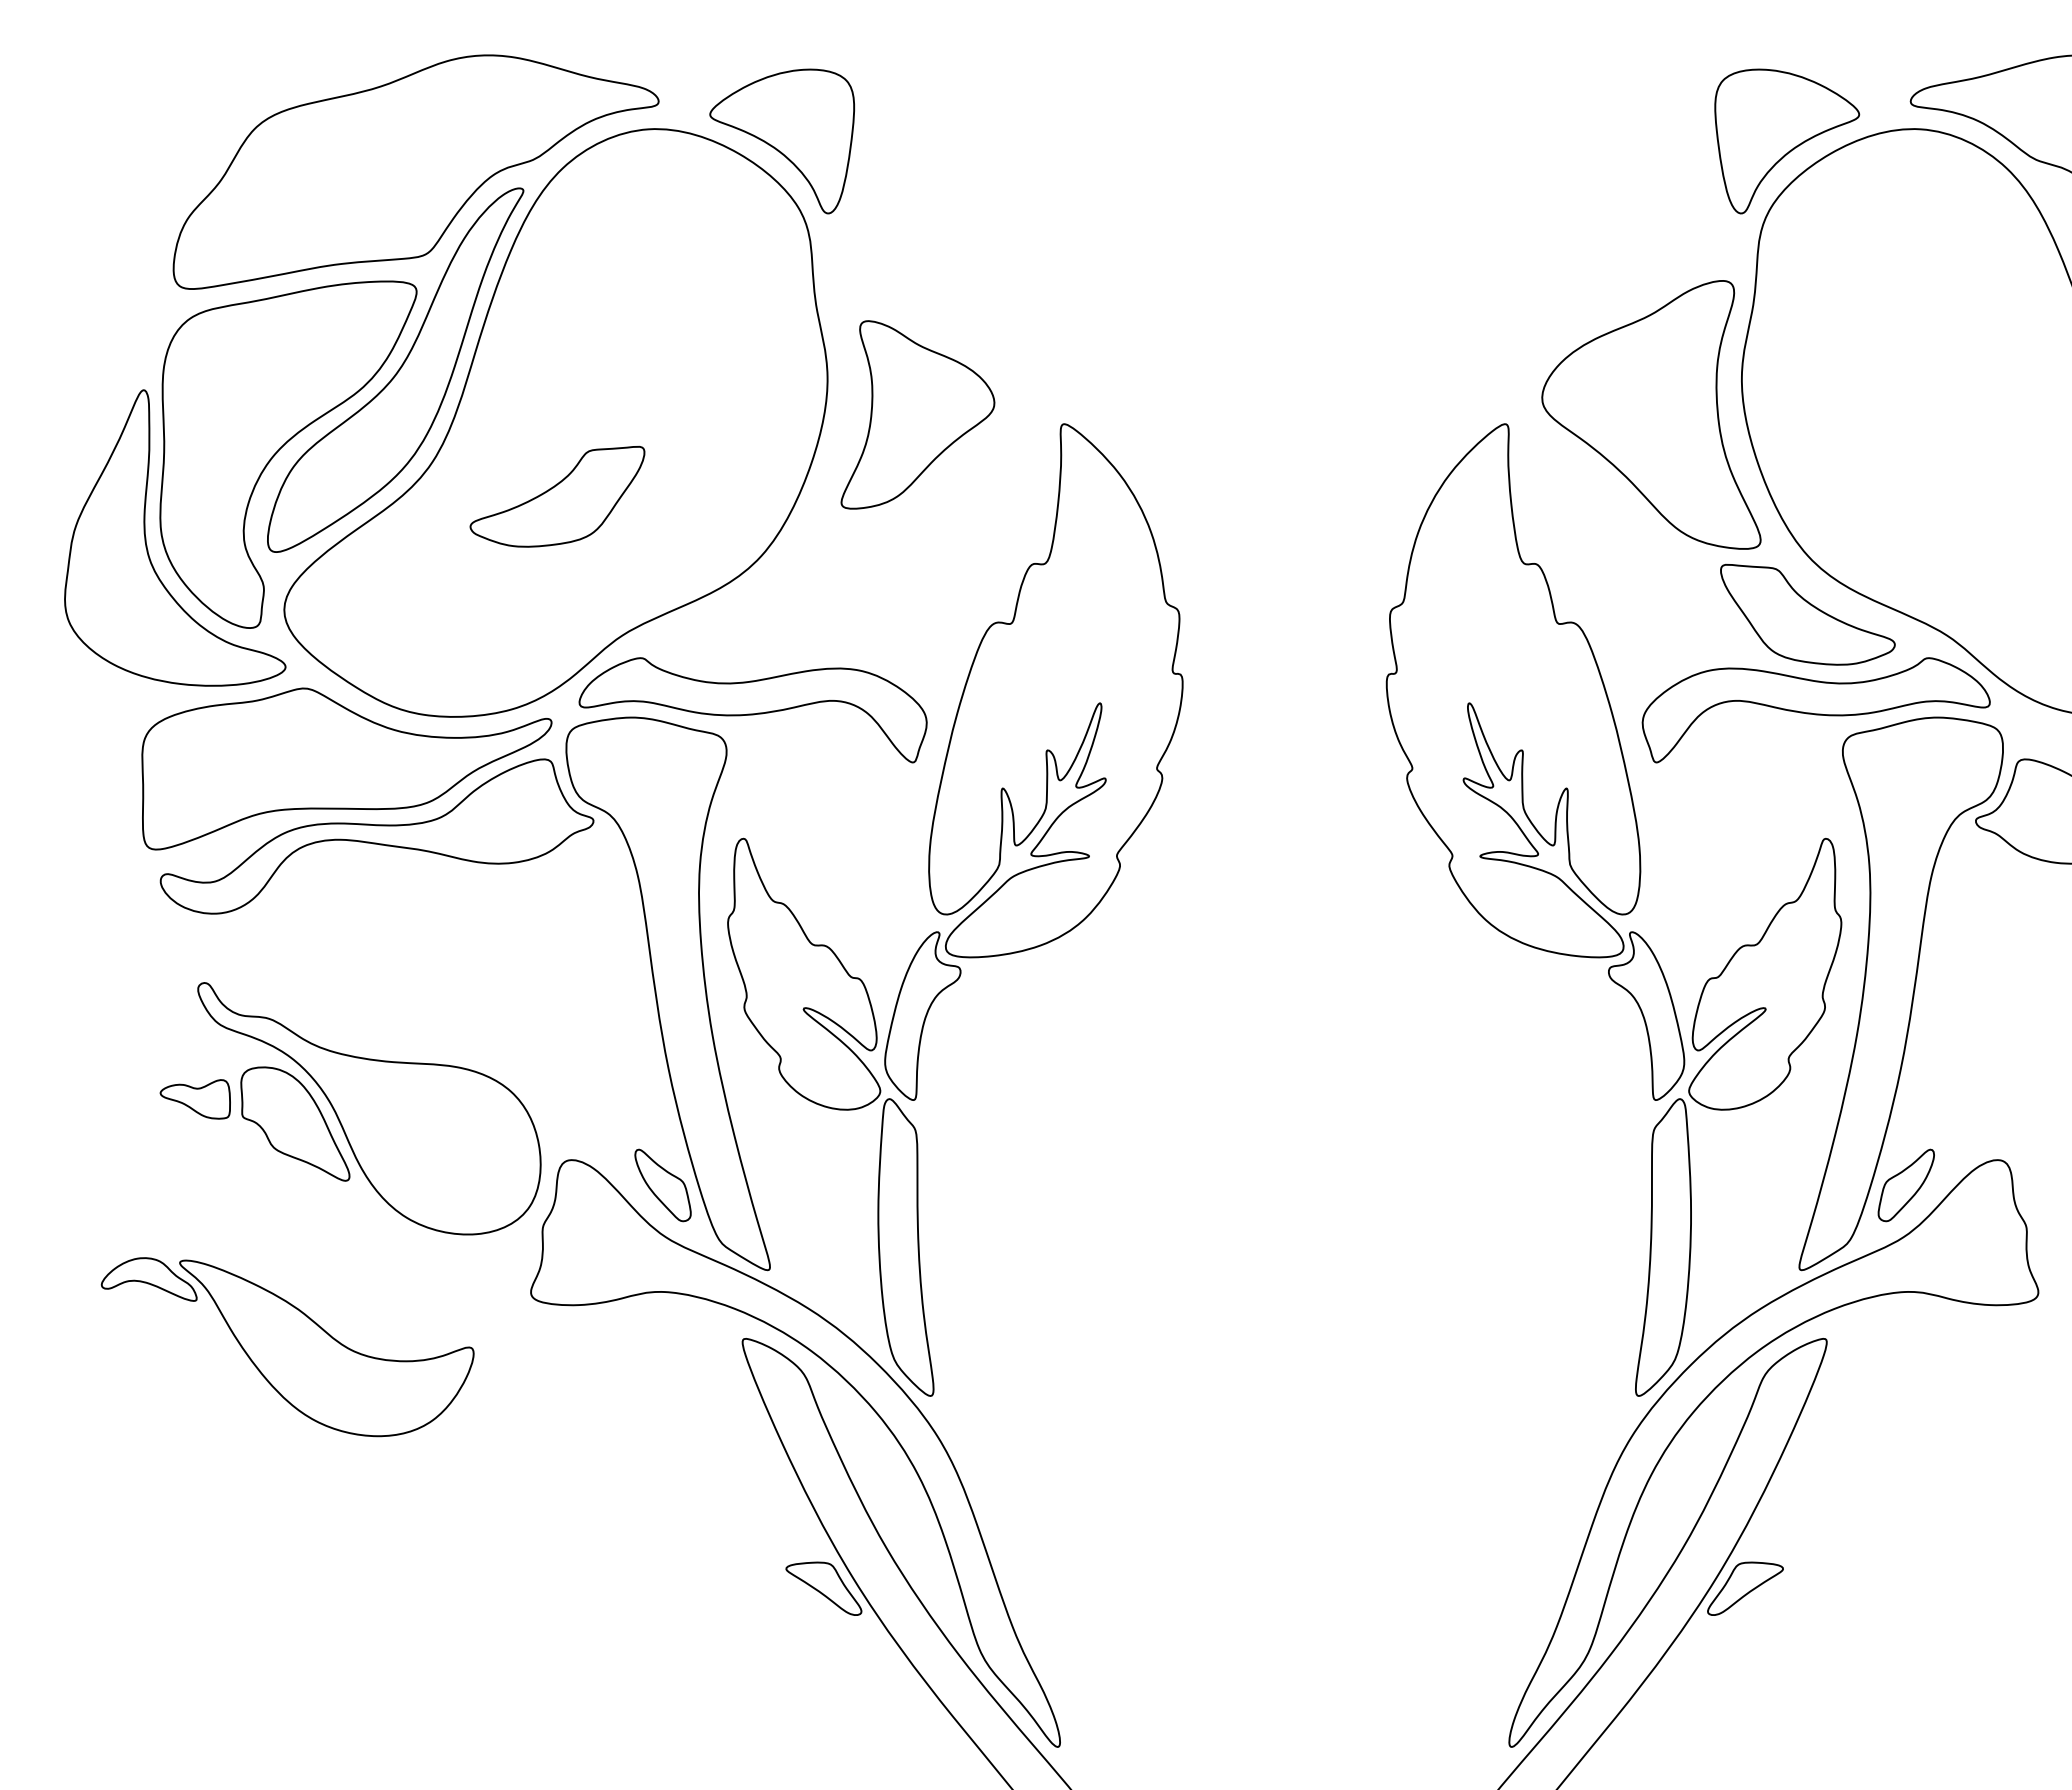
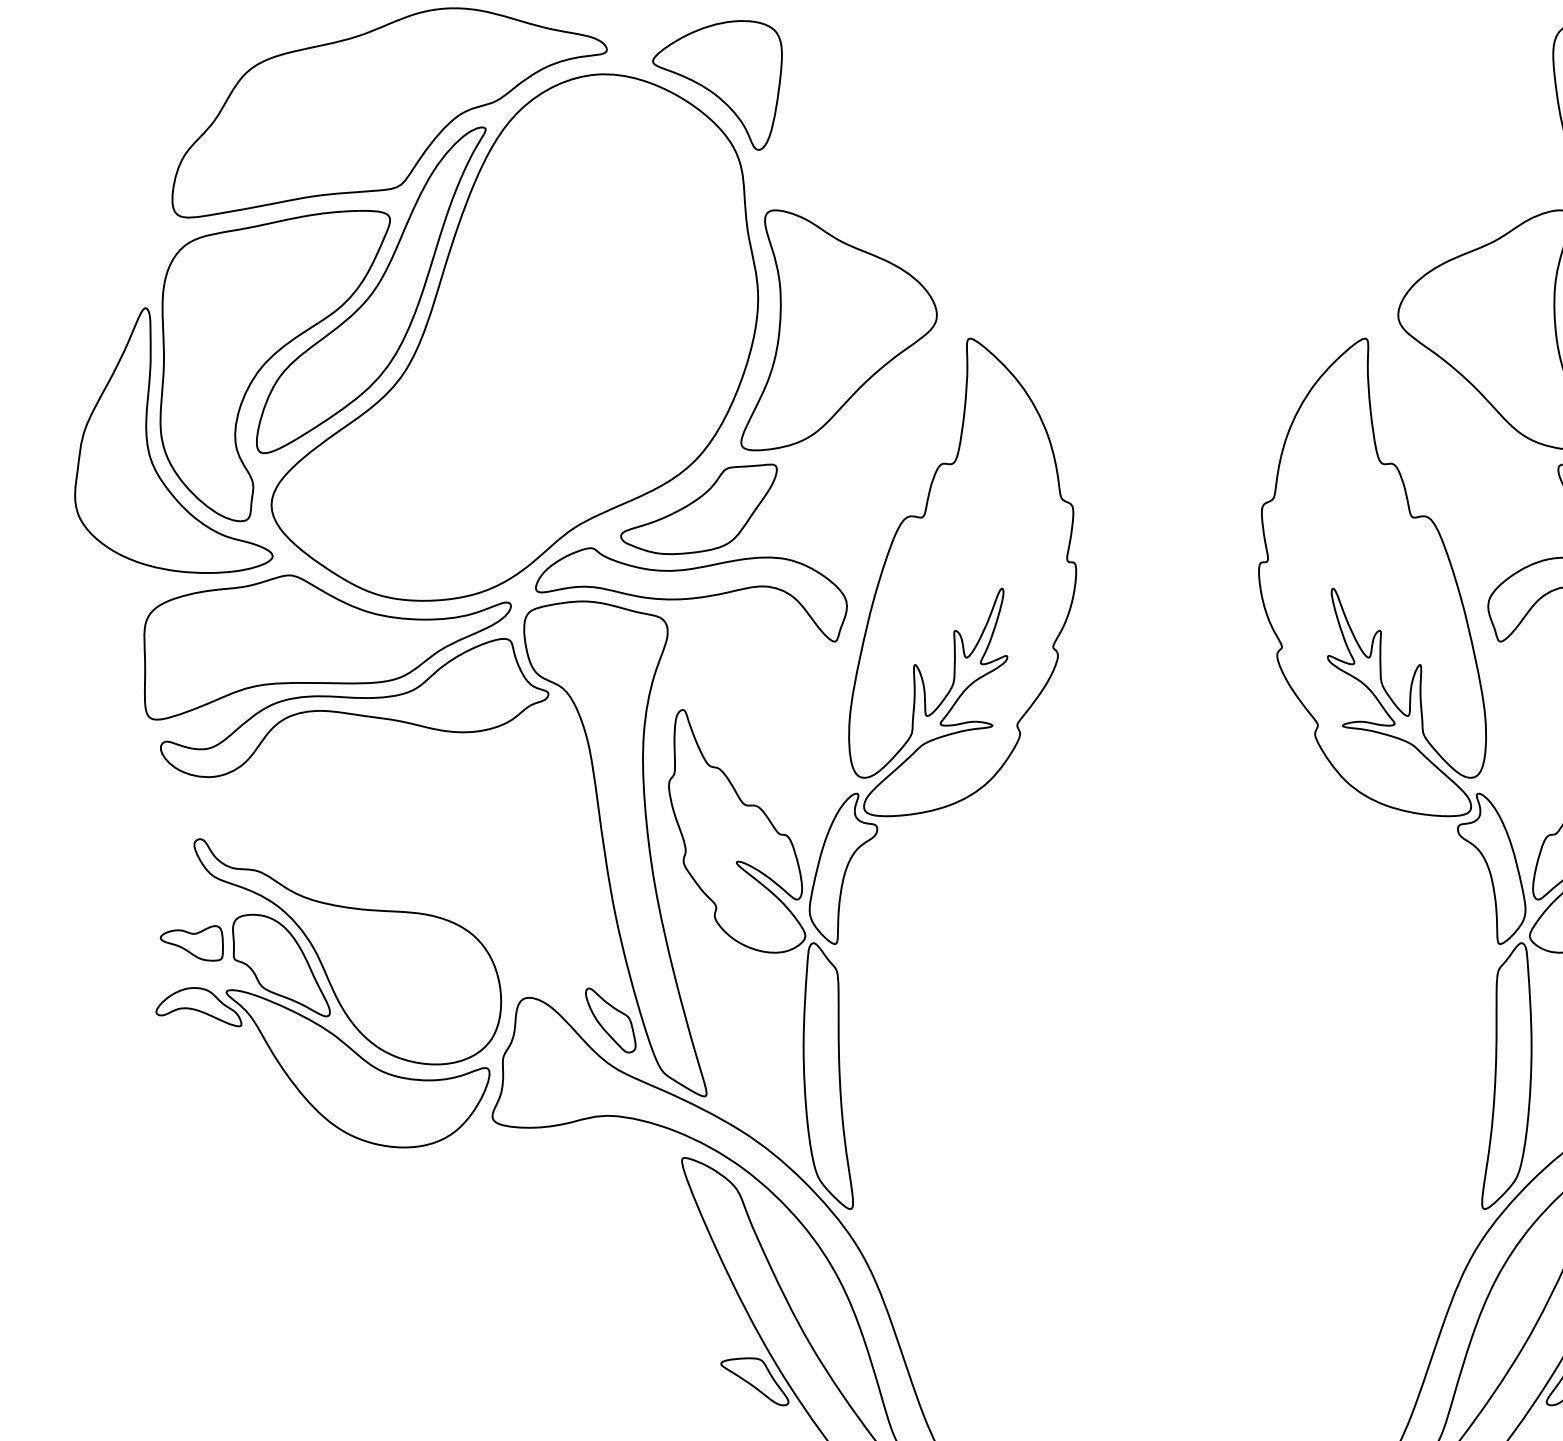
part: (917, 414) -> (838, 329), size x1.43
part: (557, 496) -> (698, 509), moved
part: (287, 1347) -> (322, 1068), moved

